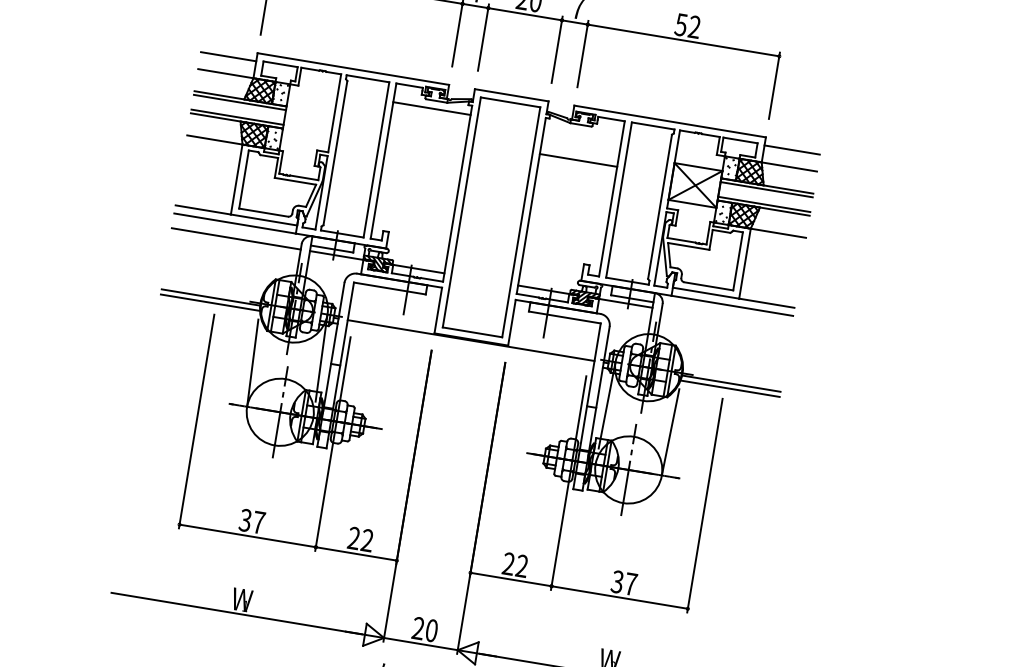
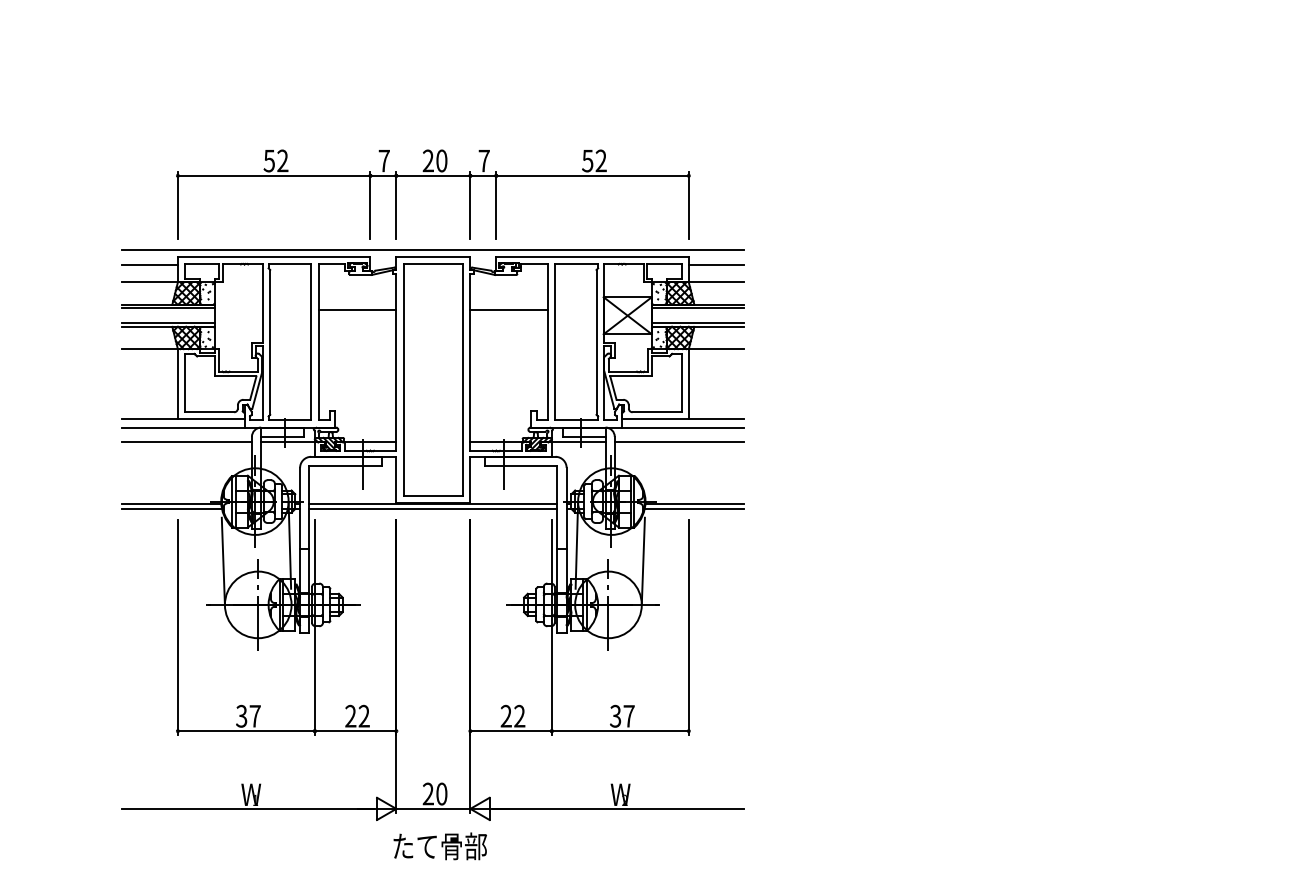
line: (513, 87) -> (433, 249), added
line: (431, 108) -> (357, 310), moved
line: (726, 320) -> (679, 442), added
line: (470, 346) -> (433, 509), added

